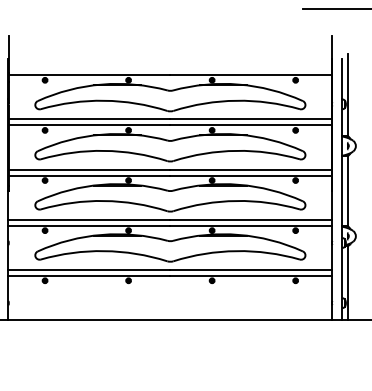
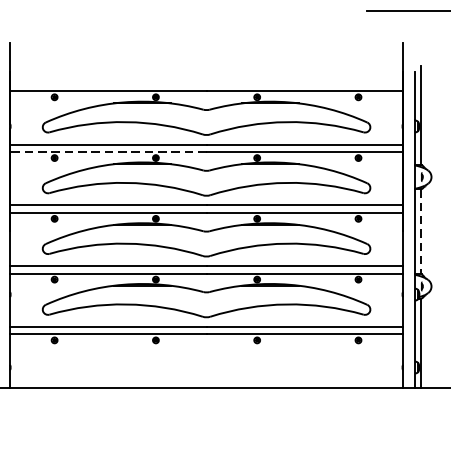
line: (89, 125) -> (108, 152), solid -> dashed
line: (347, 191) -> (421, 232), solid -> dashed

